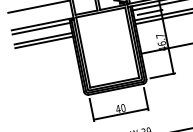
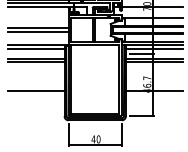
line: (39, 11) -> (37, 32), added
line: (49, 72) -> (35, 91), added

